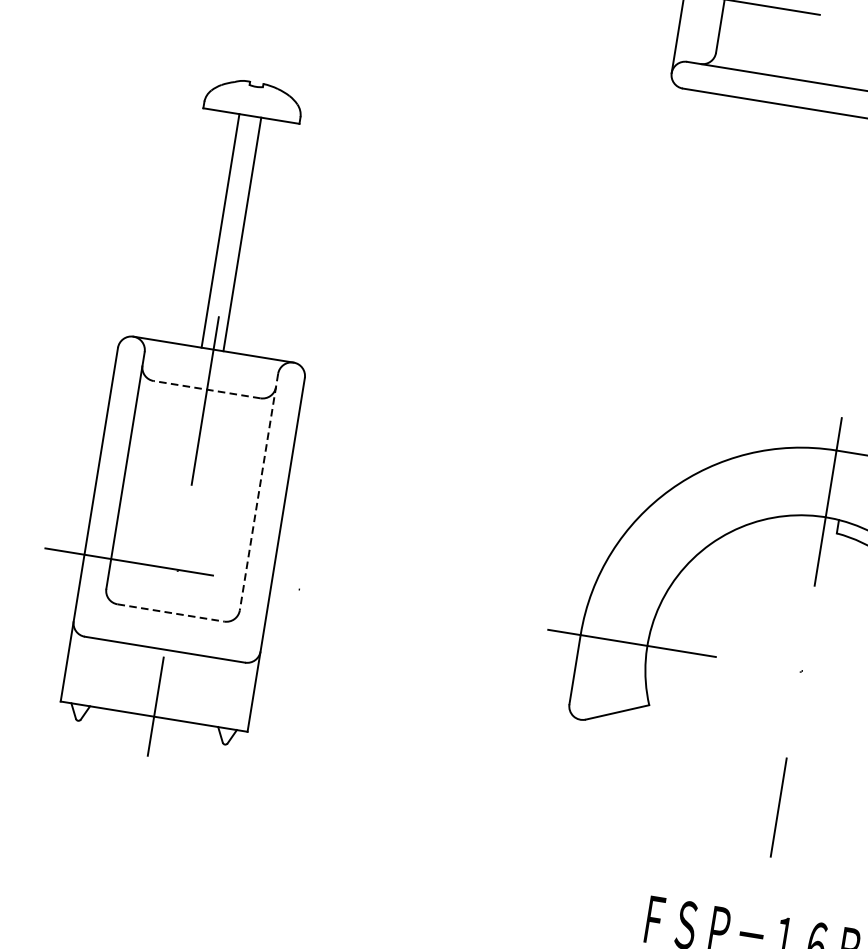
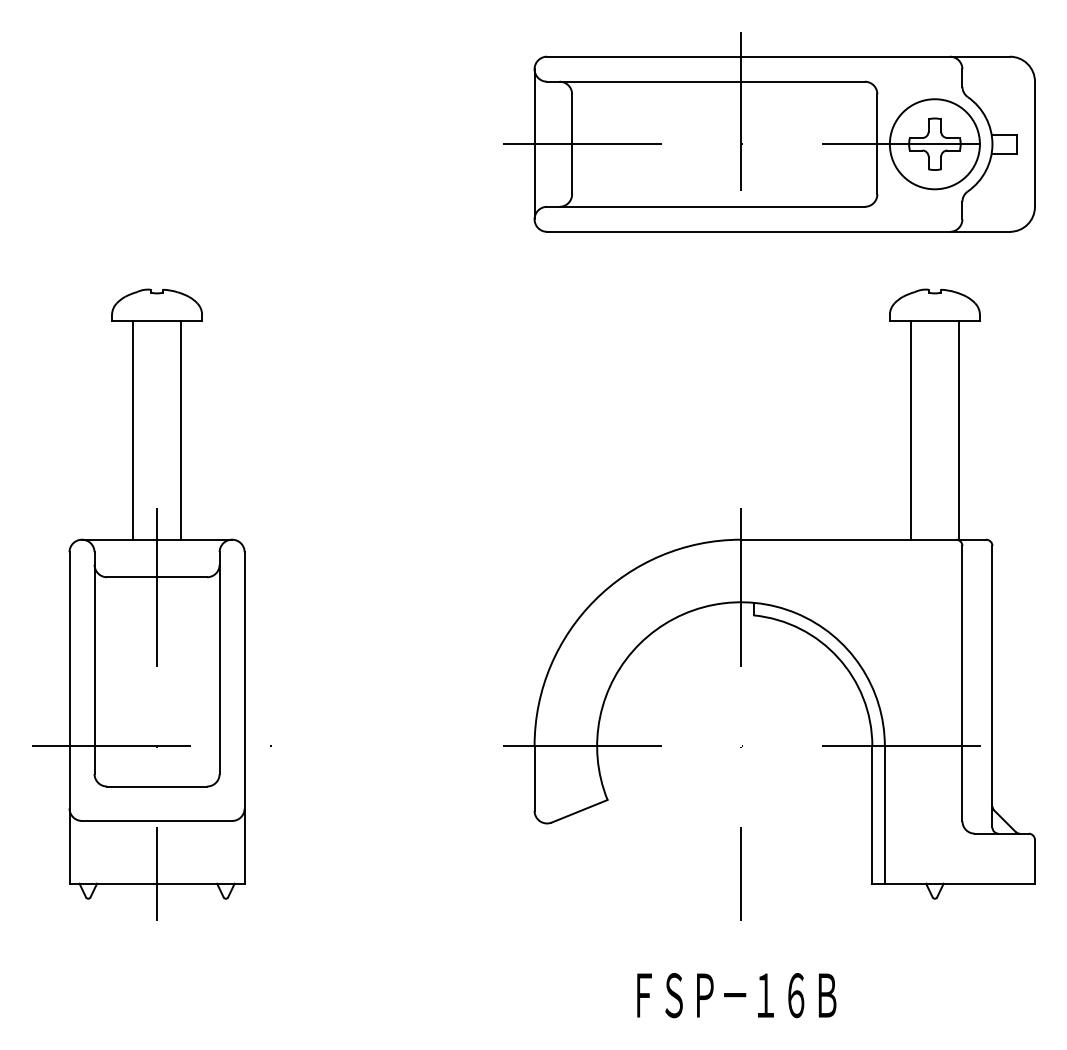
line: (220, 230) -> (180, 429), moved
line: (242, 233) -> (133, 429), moved
line: (206, 389) -> (156, 577), dashed -> solid
line: (258, 492) -> (219, 663), dashed -> solid
line: (171, 613) -> (157, 786), dashed -> solid

